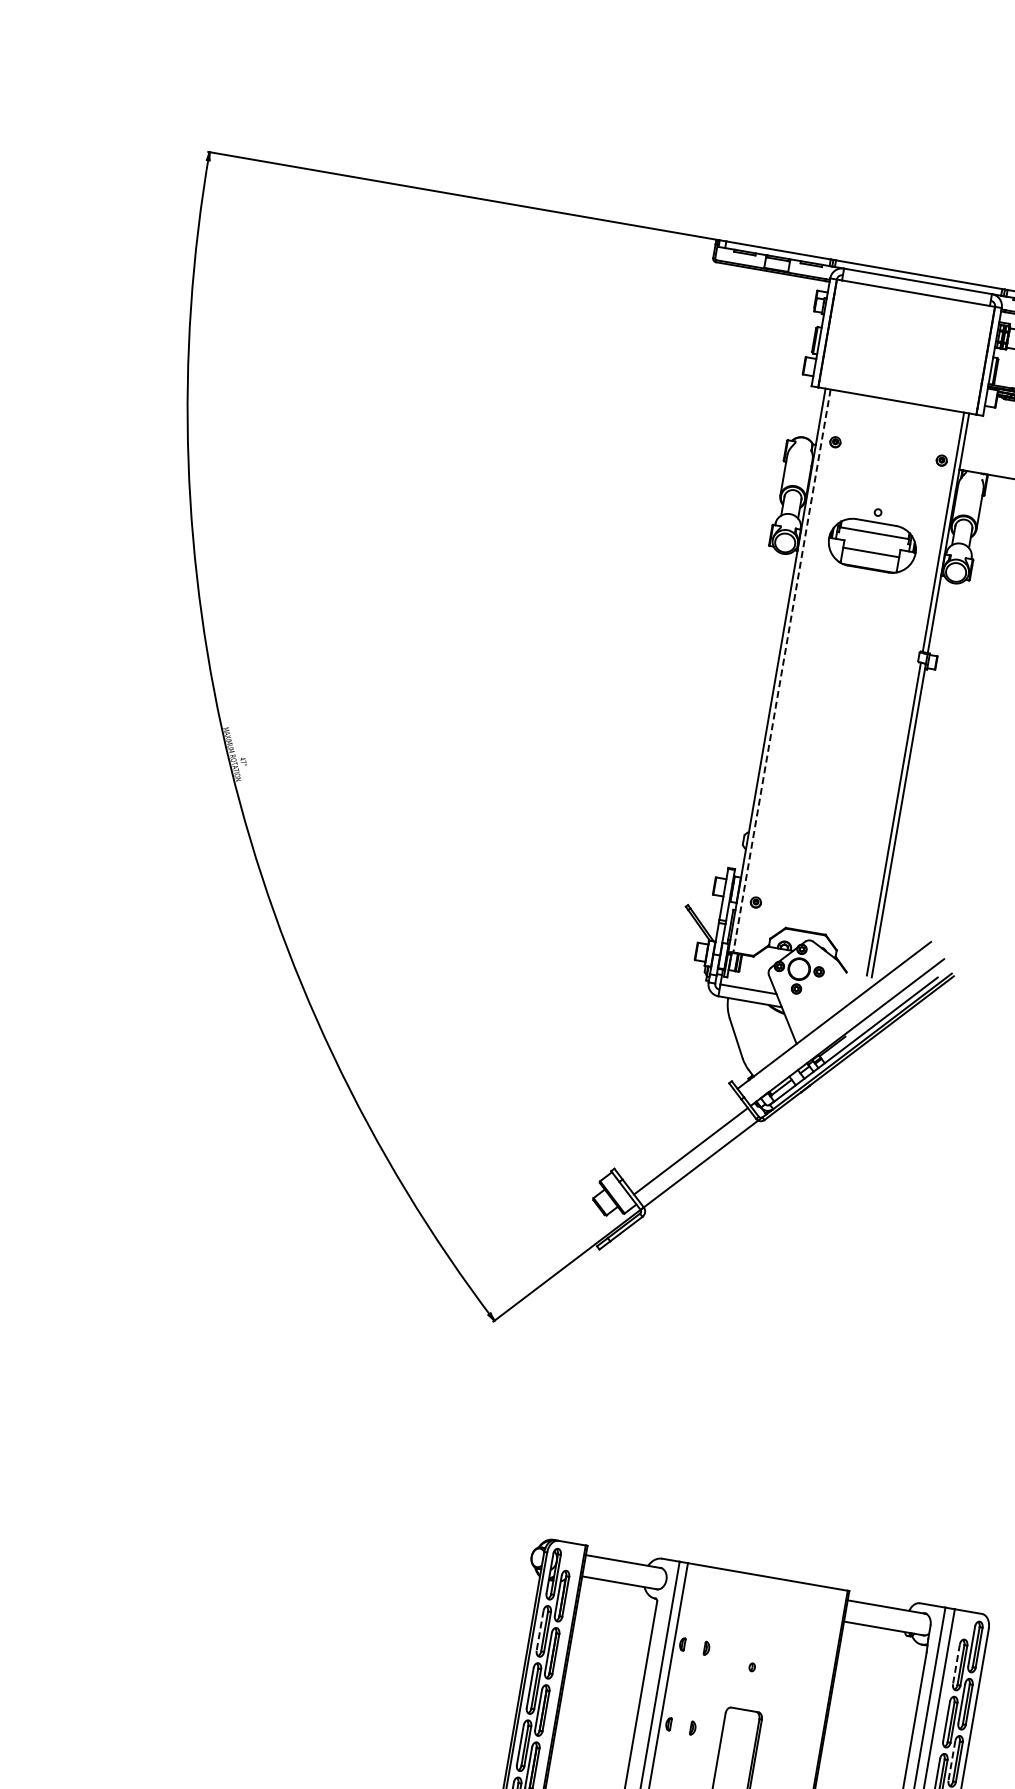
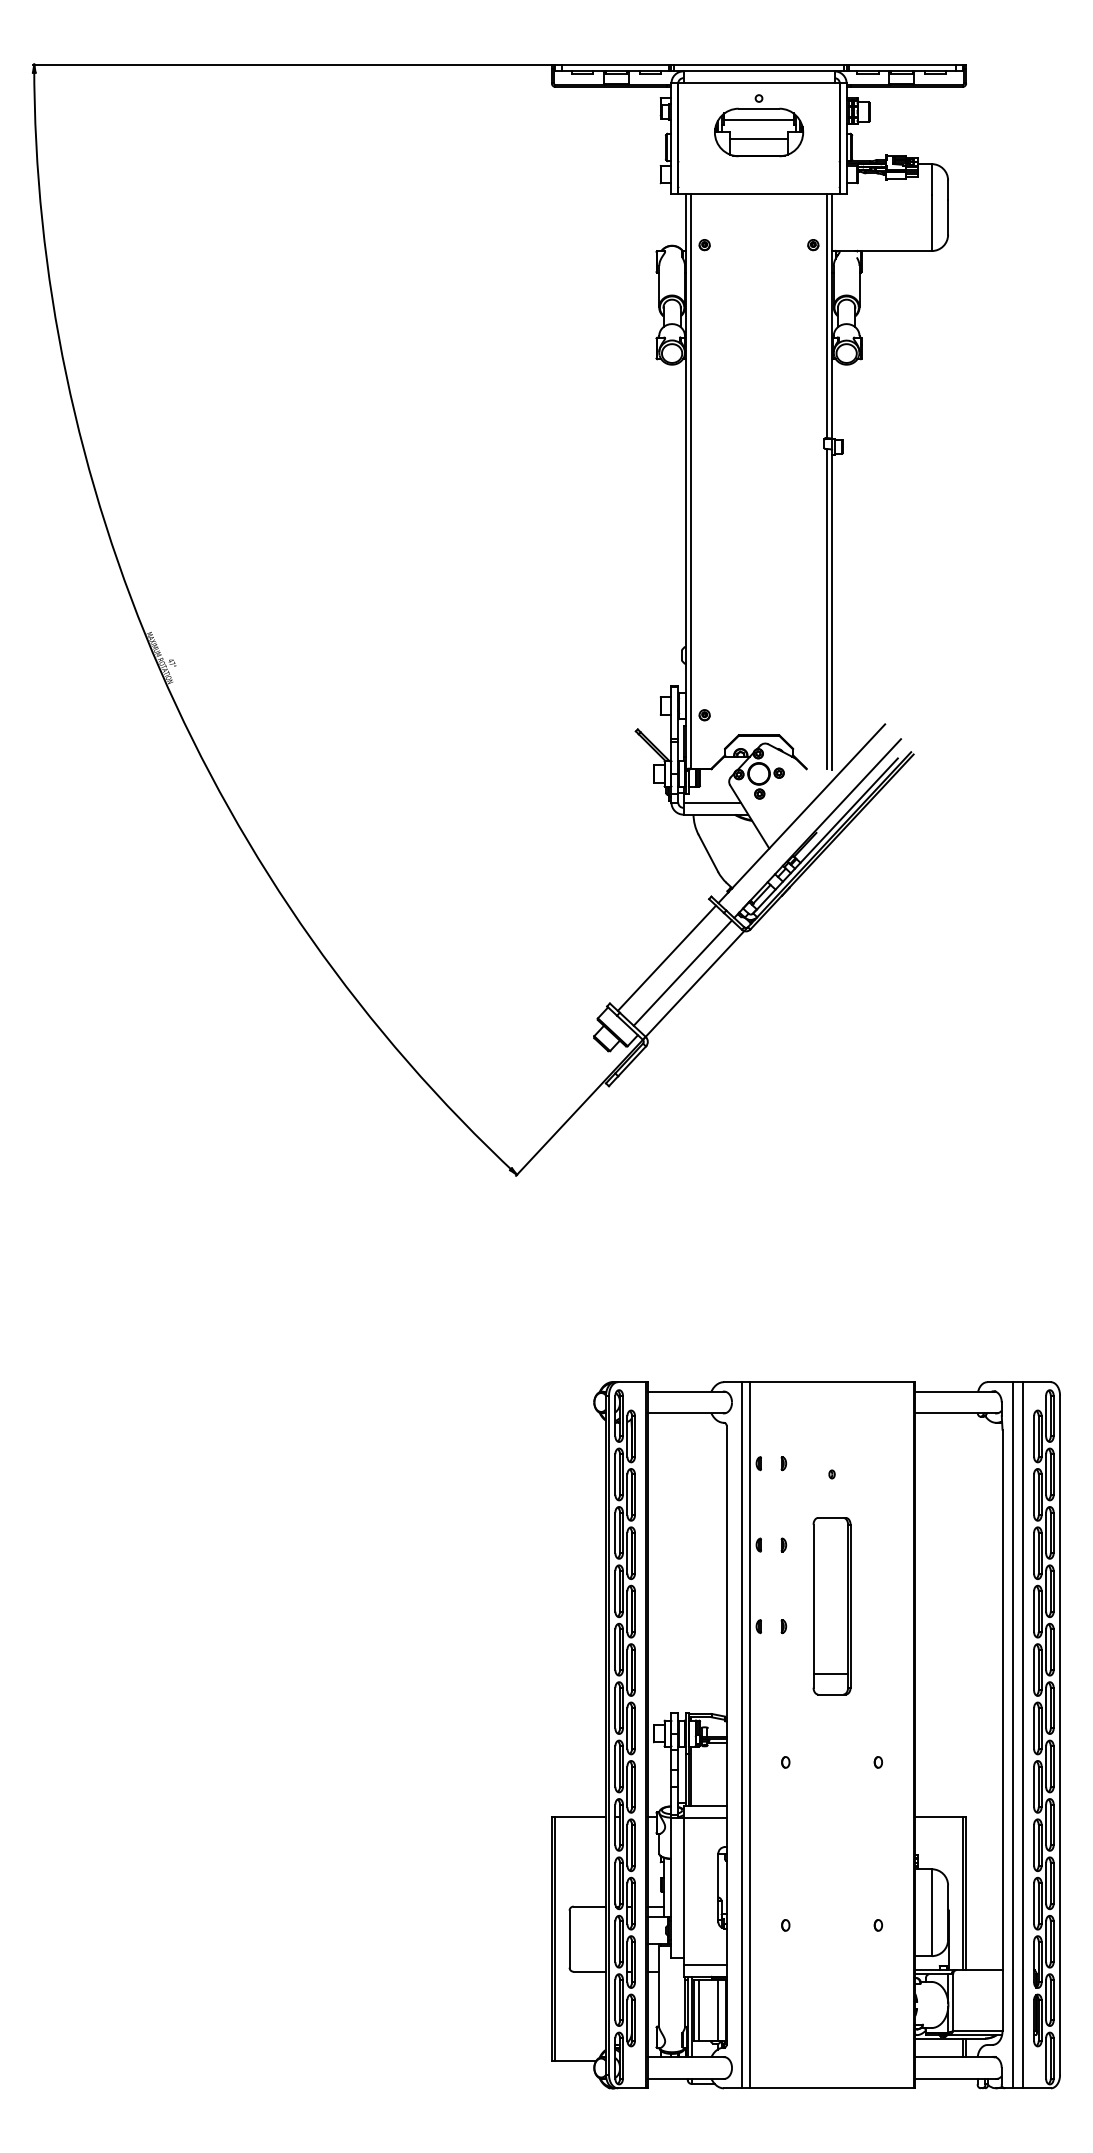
part: (873, 539) -> (759, 125), moved
line: (781, 671) -> (690, 481), dashed -> solid
line: (677, 1133) -> (666, 957), added
line: (540, 1630) -> (615, 1474), dashed -> solid
line: (956, 1664) -> (1034, 1436), dashed -> solid
line: (952, 1761) -> (1046, 1533), dashed -> solid

